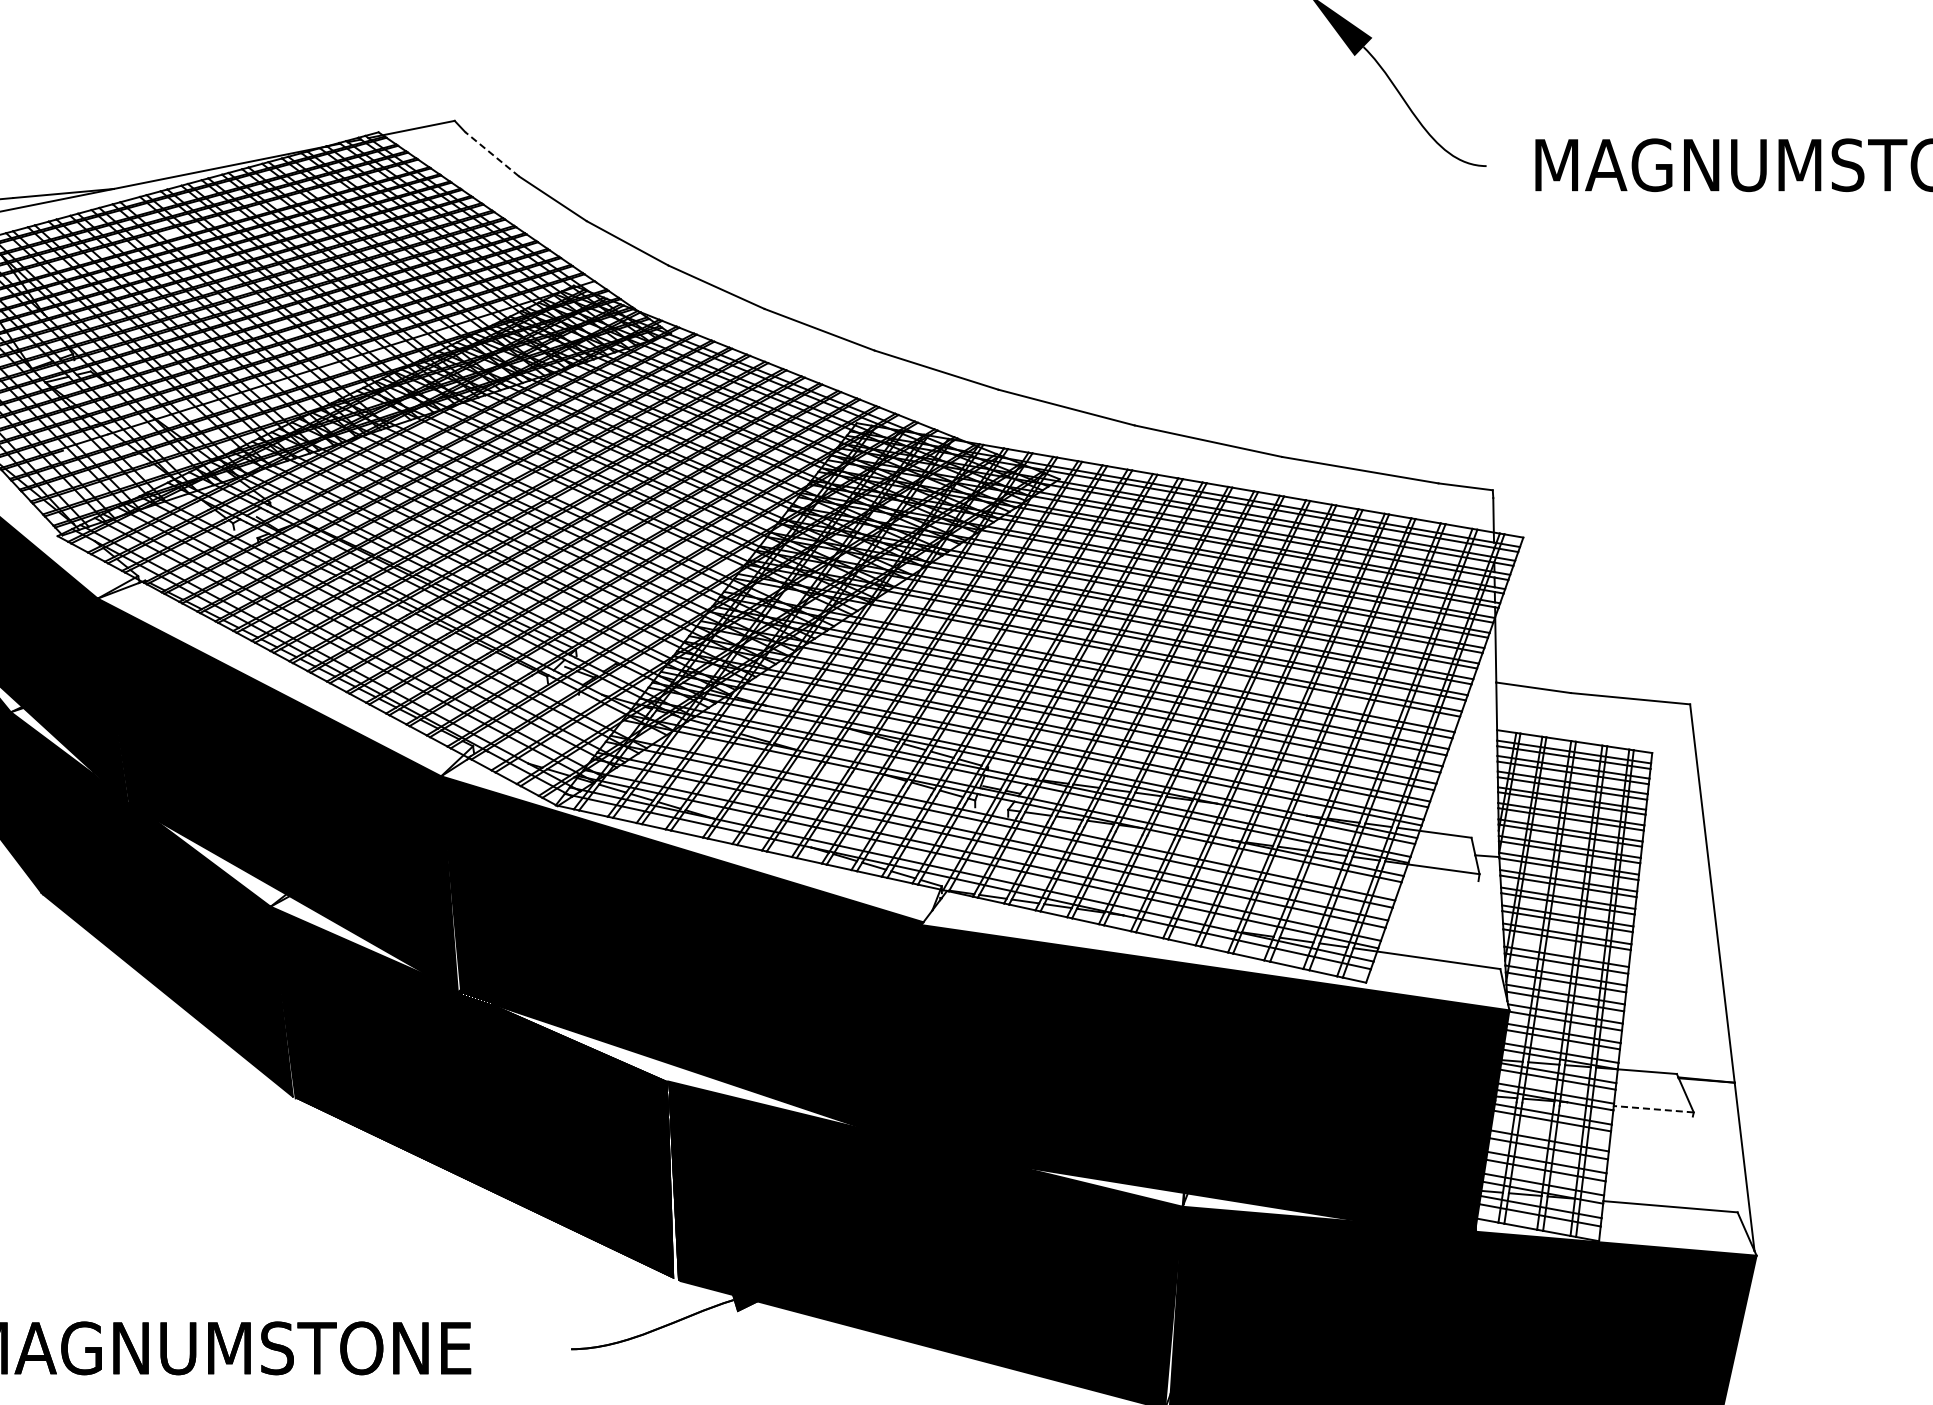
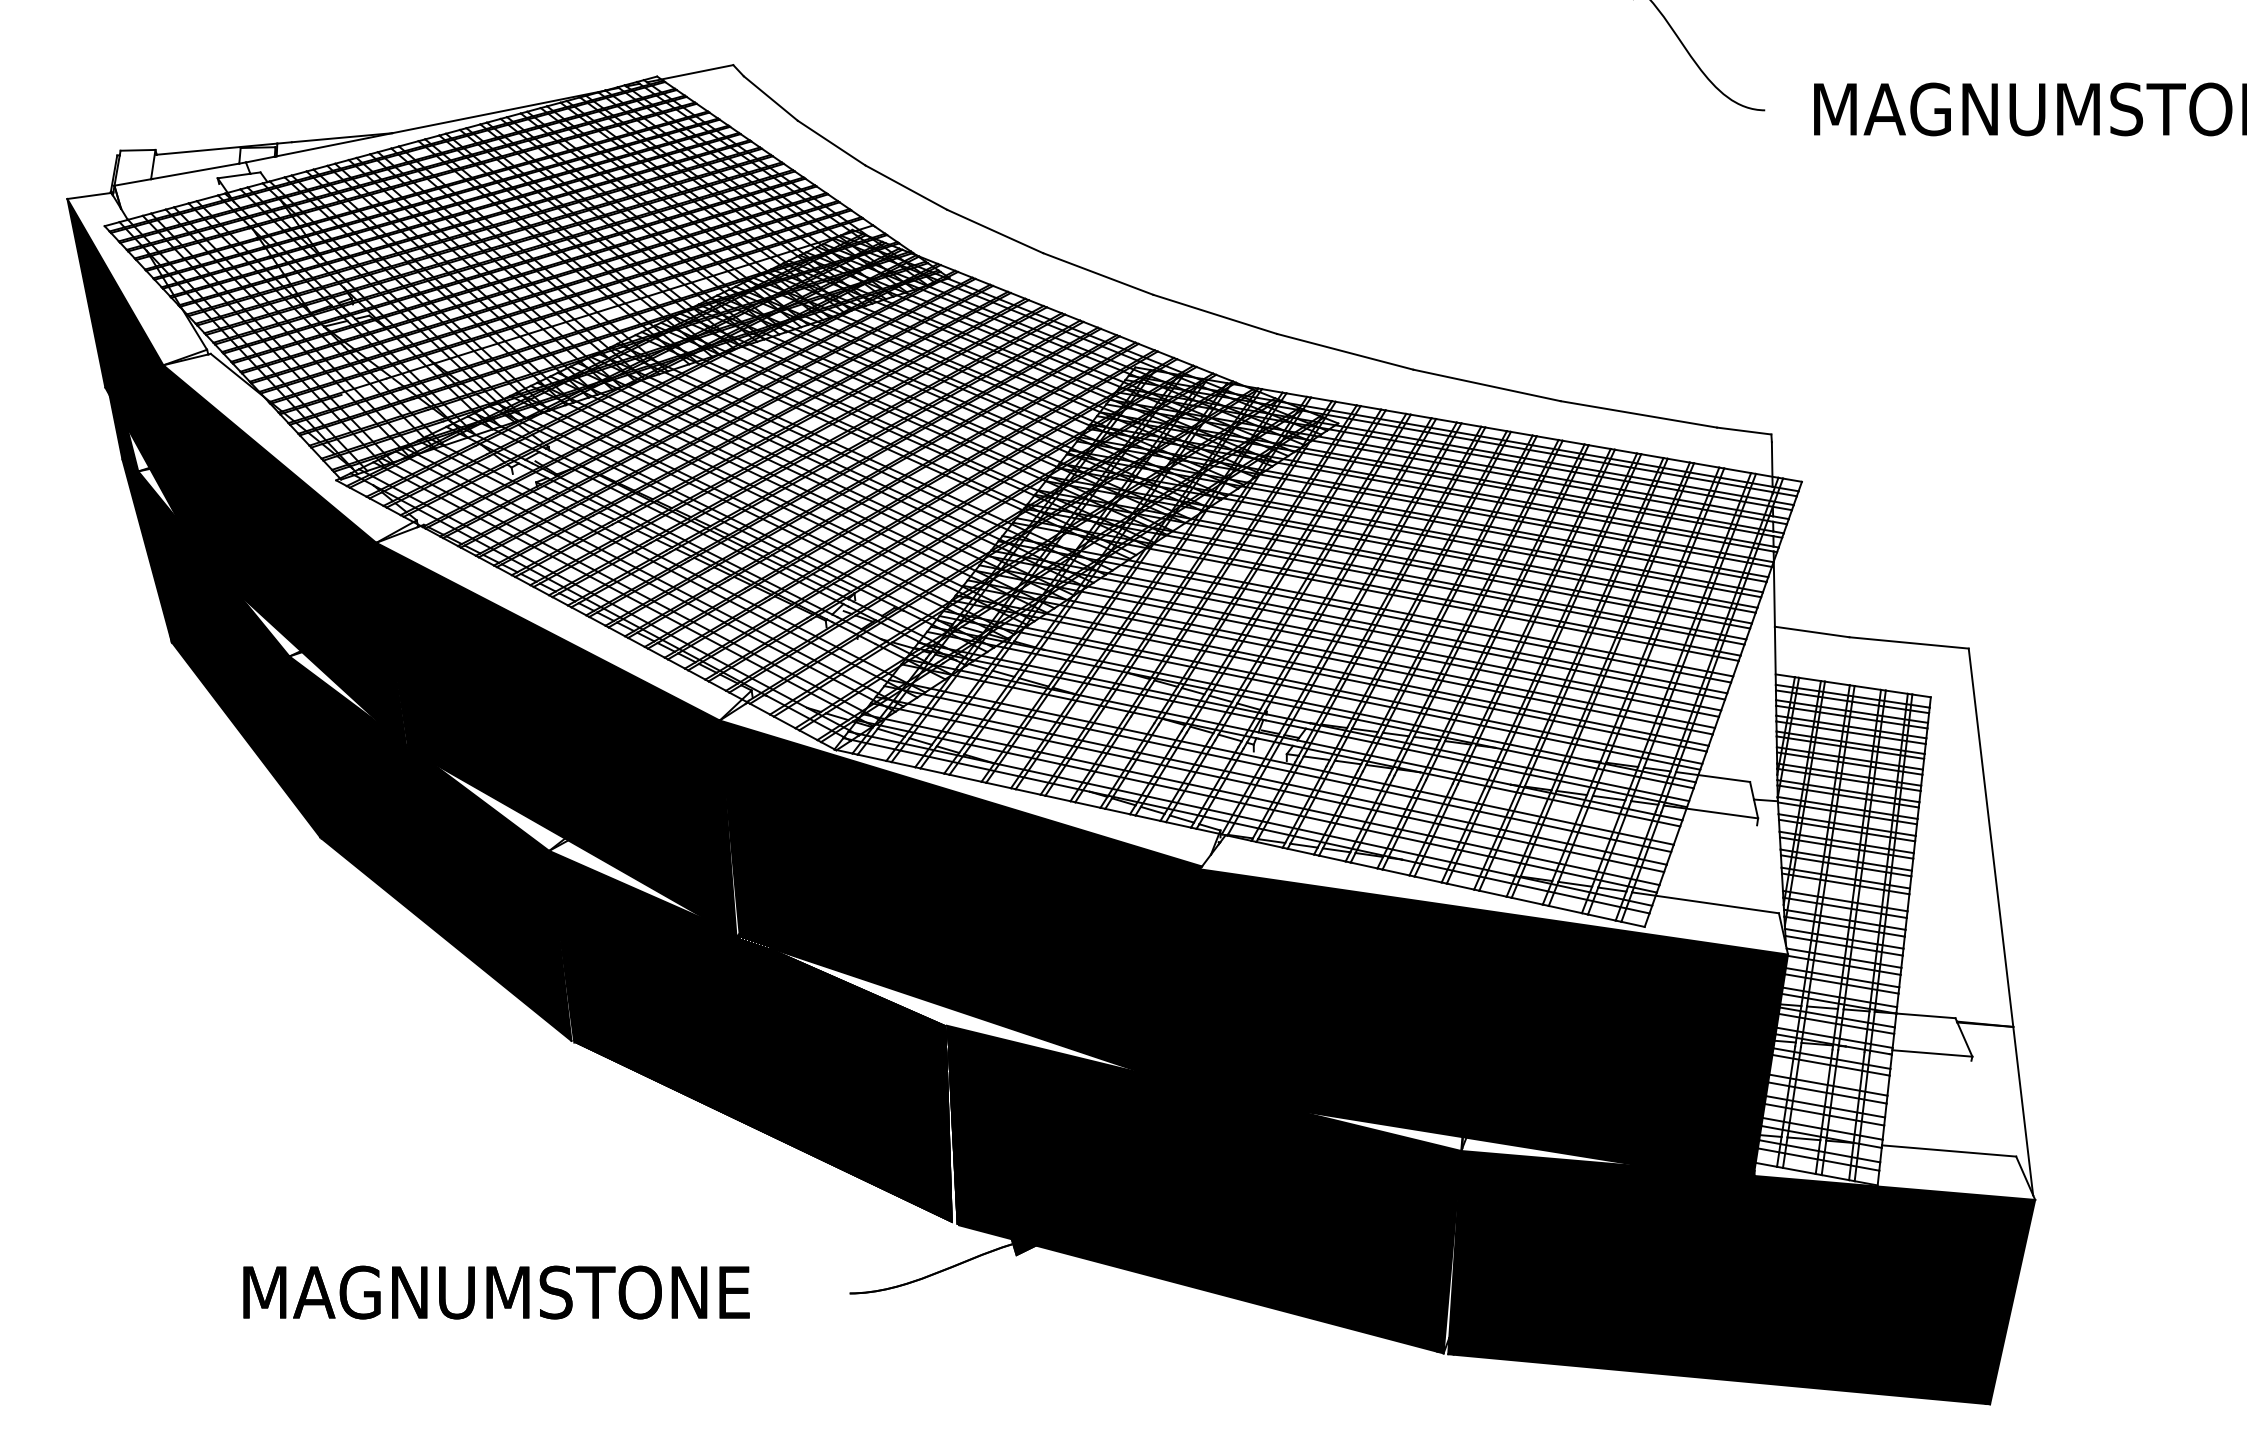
line: (491, 154) -> (770, 98), dashed -> solid
line: (1652, 1109) -> (1931, 1053), dashed -> solid

